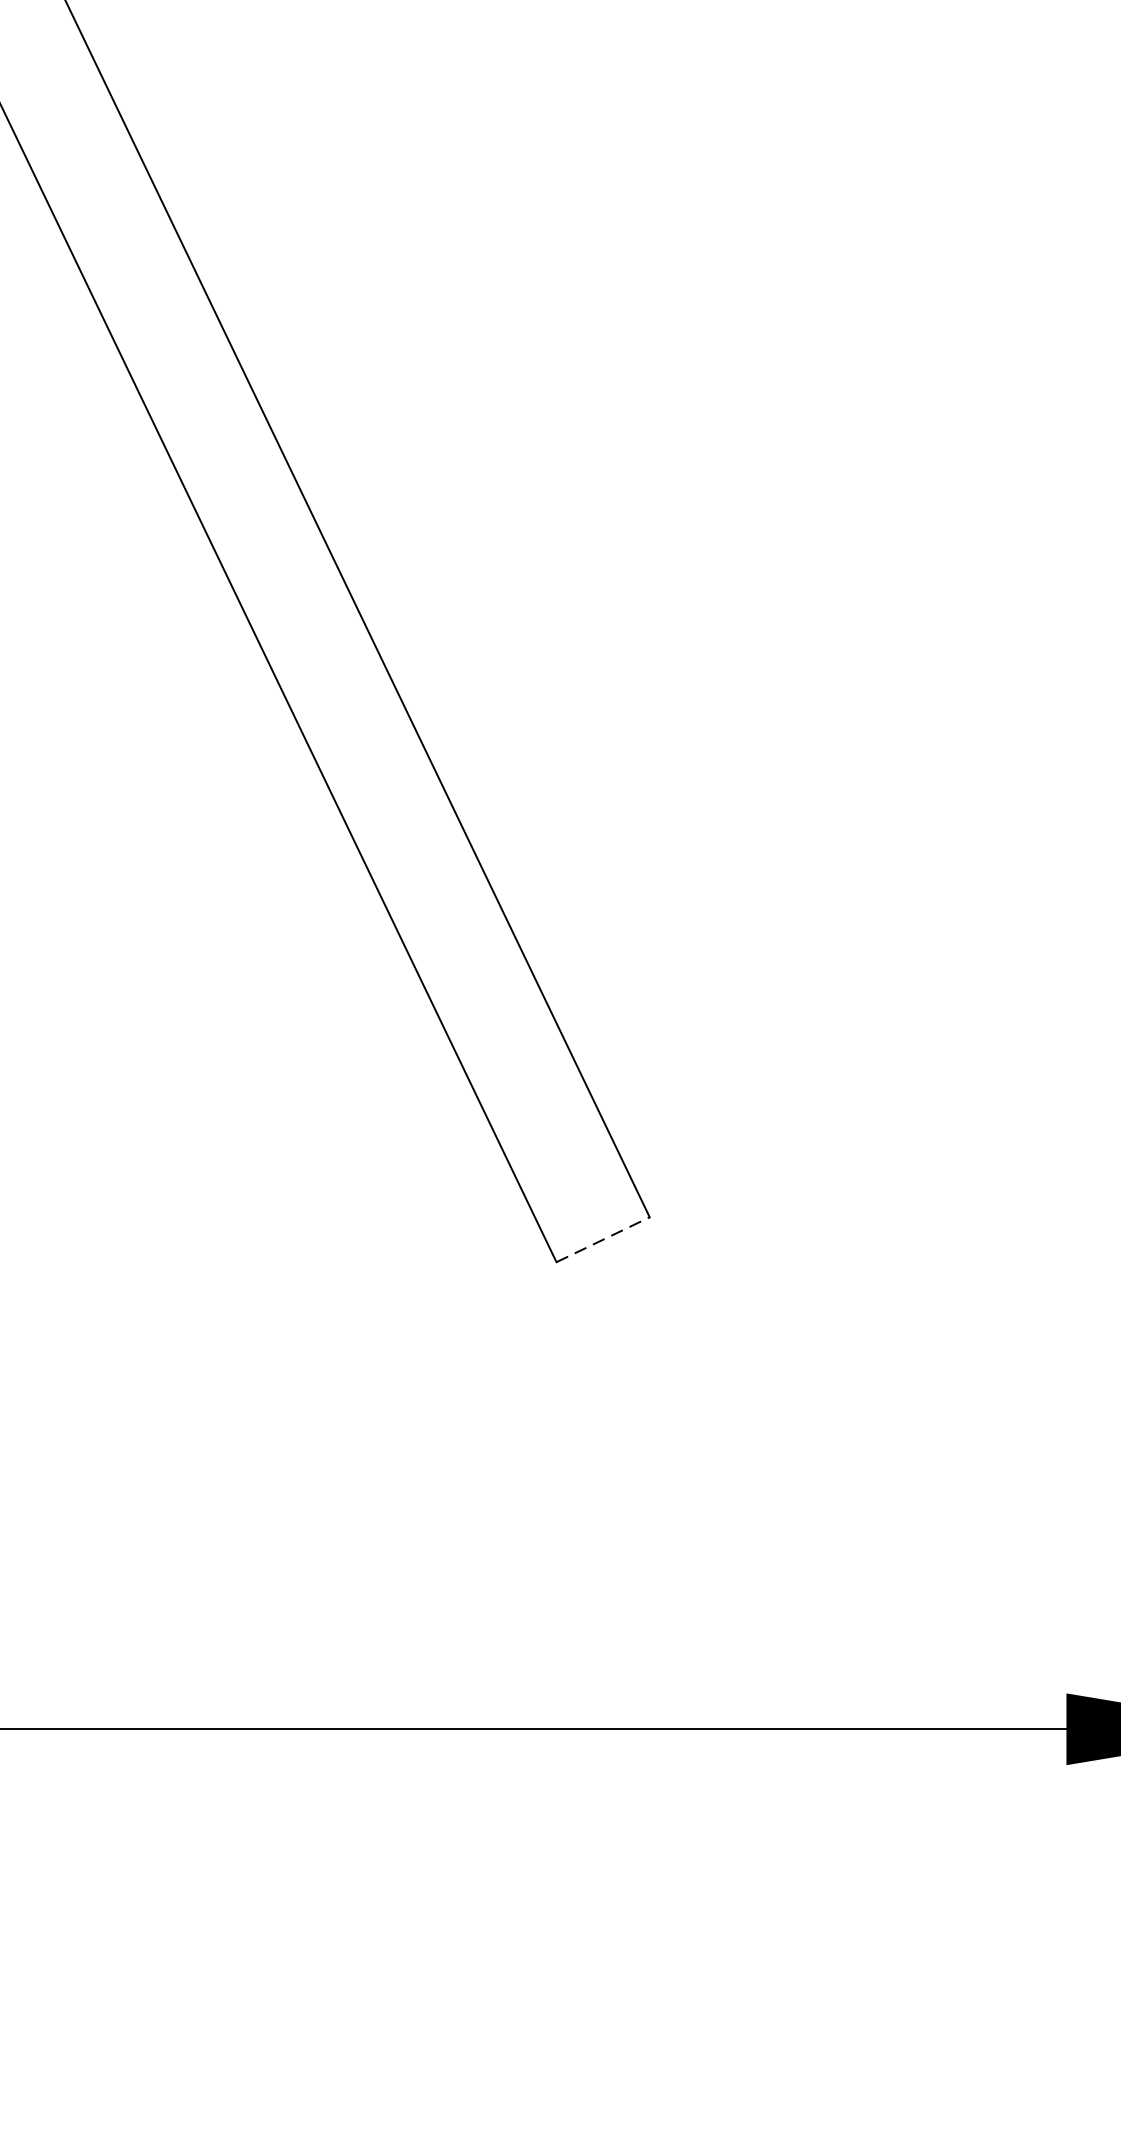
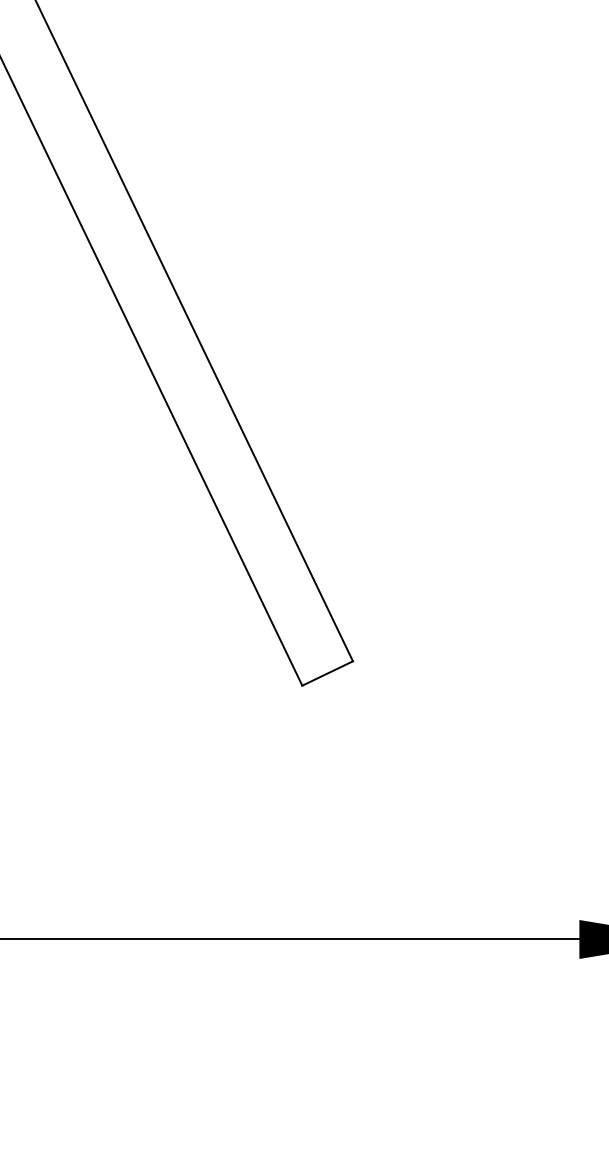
line: (604, 1239) -> (328, 673), dashed -> solid

